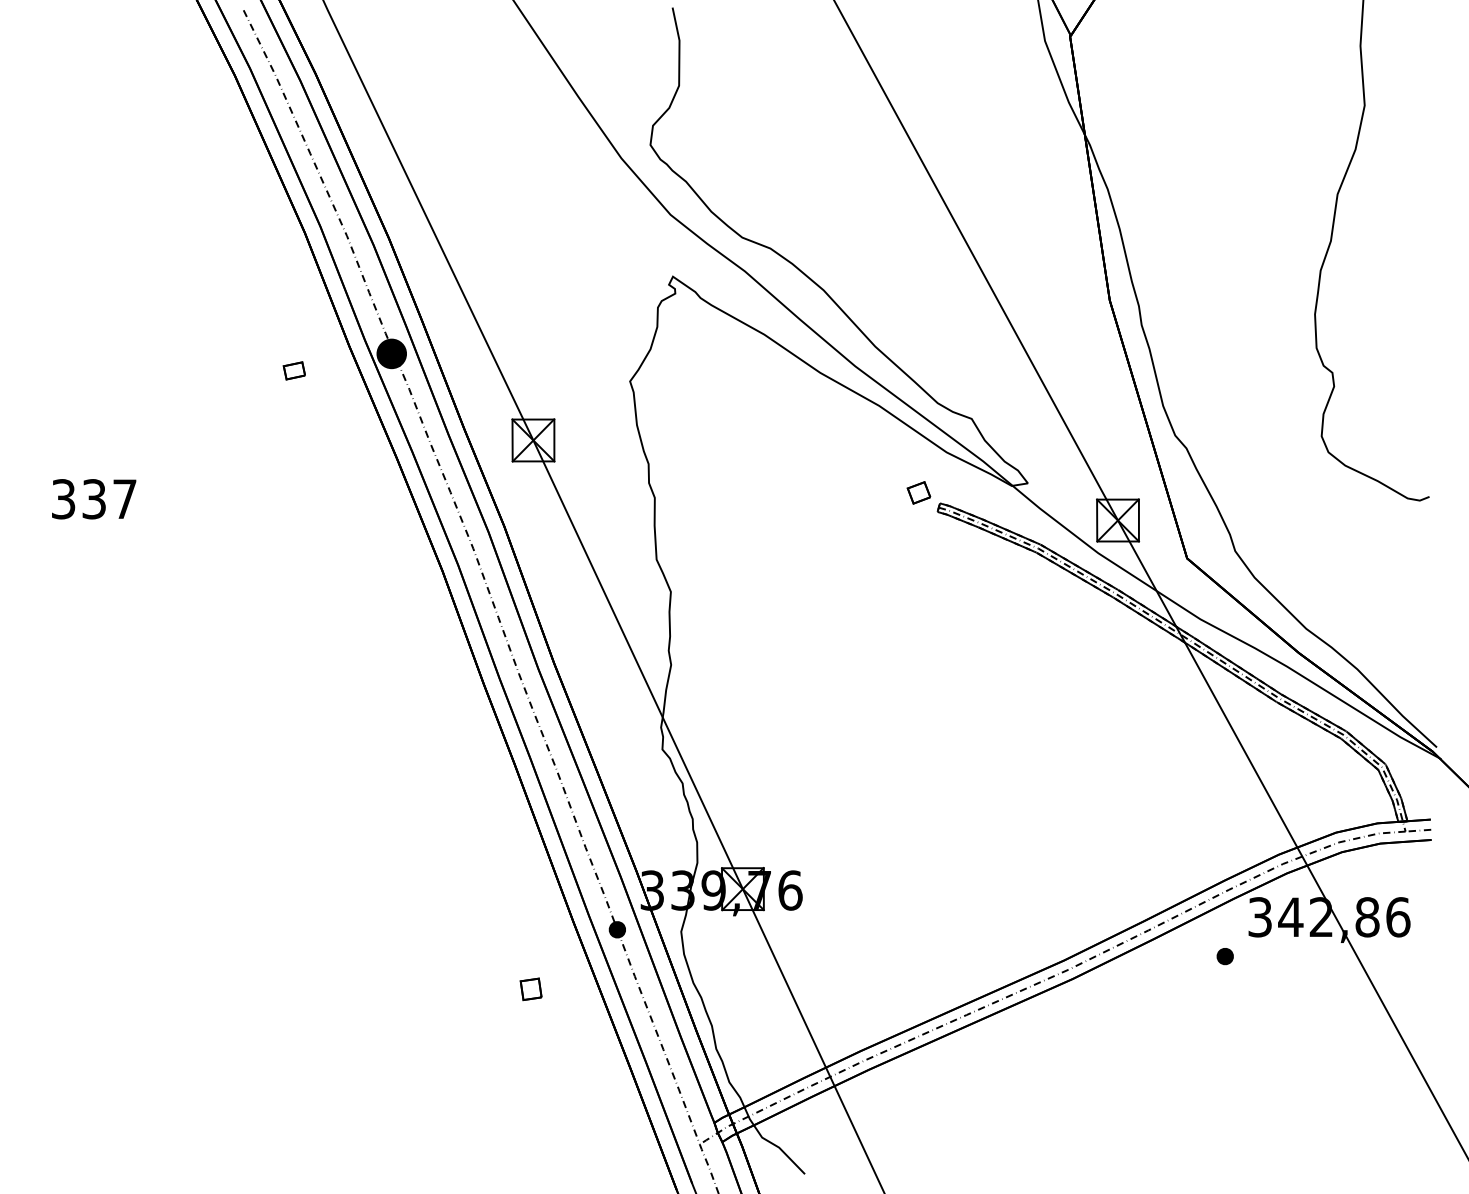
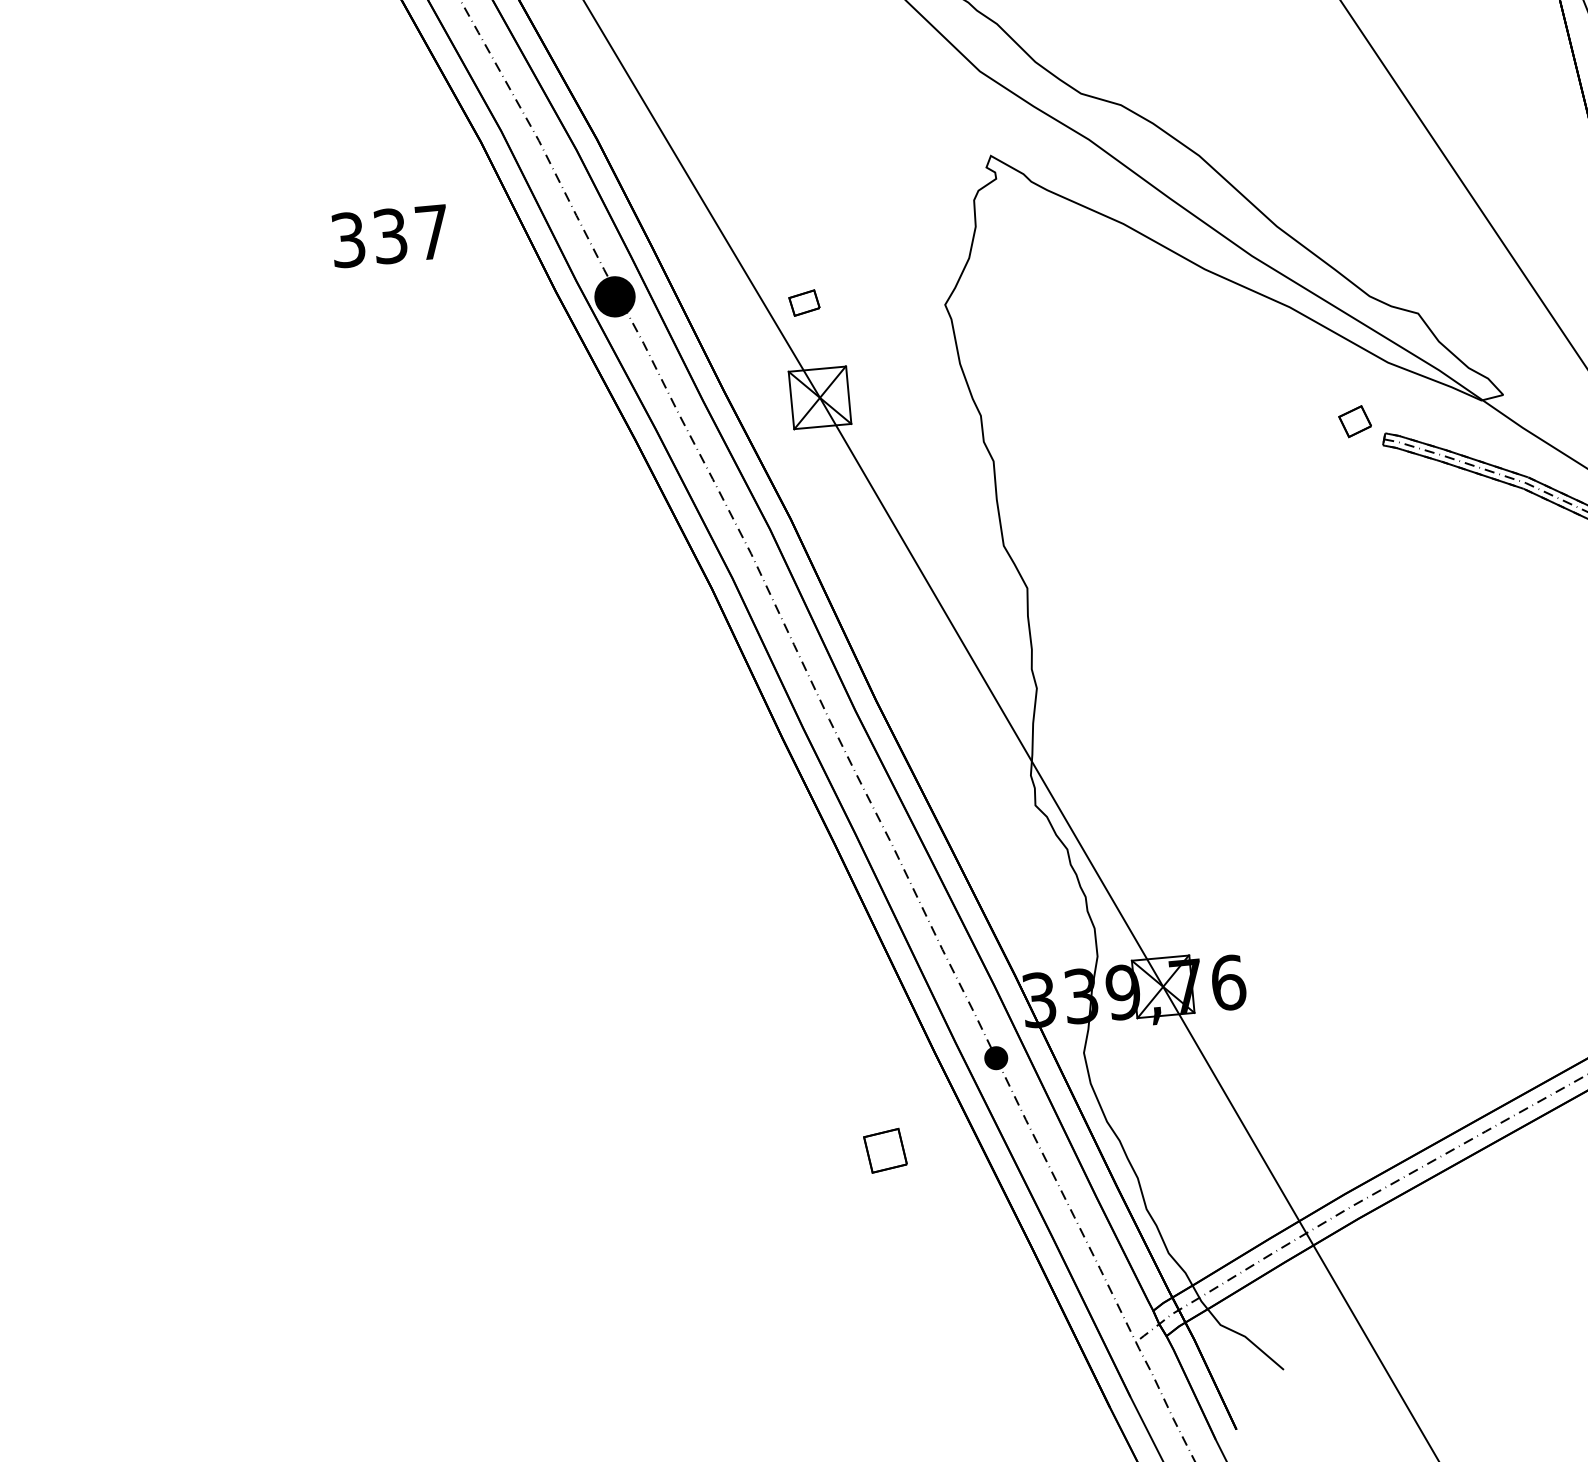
part: (293, 370) -> (803, 302), moved
text: (94, 499) -> (390, 236), moved
part: (530, 988) -> (884, 1149), size x1.4

